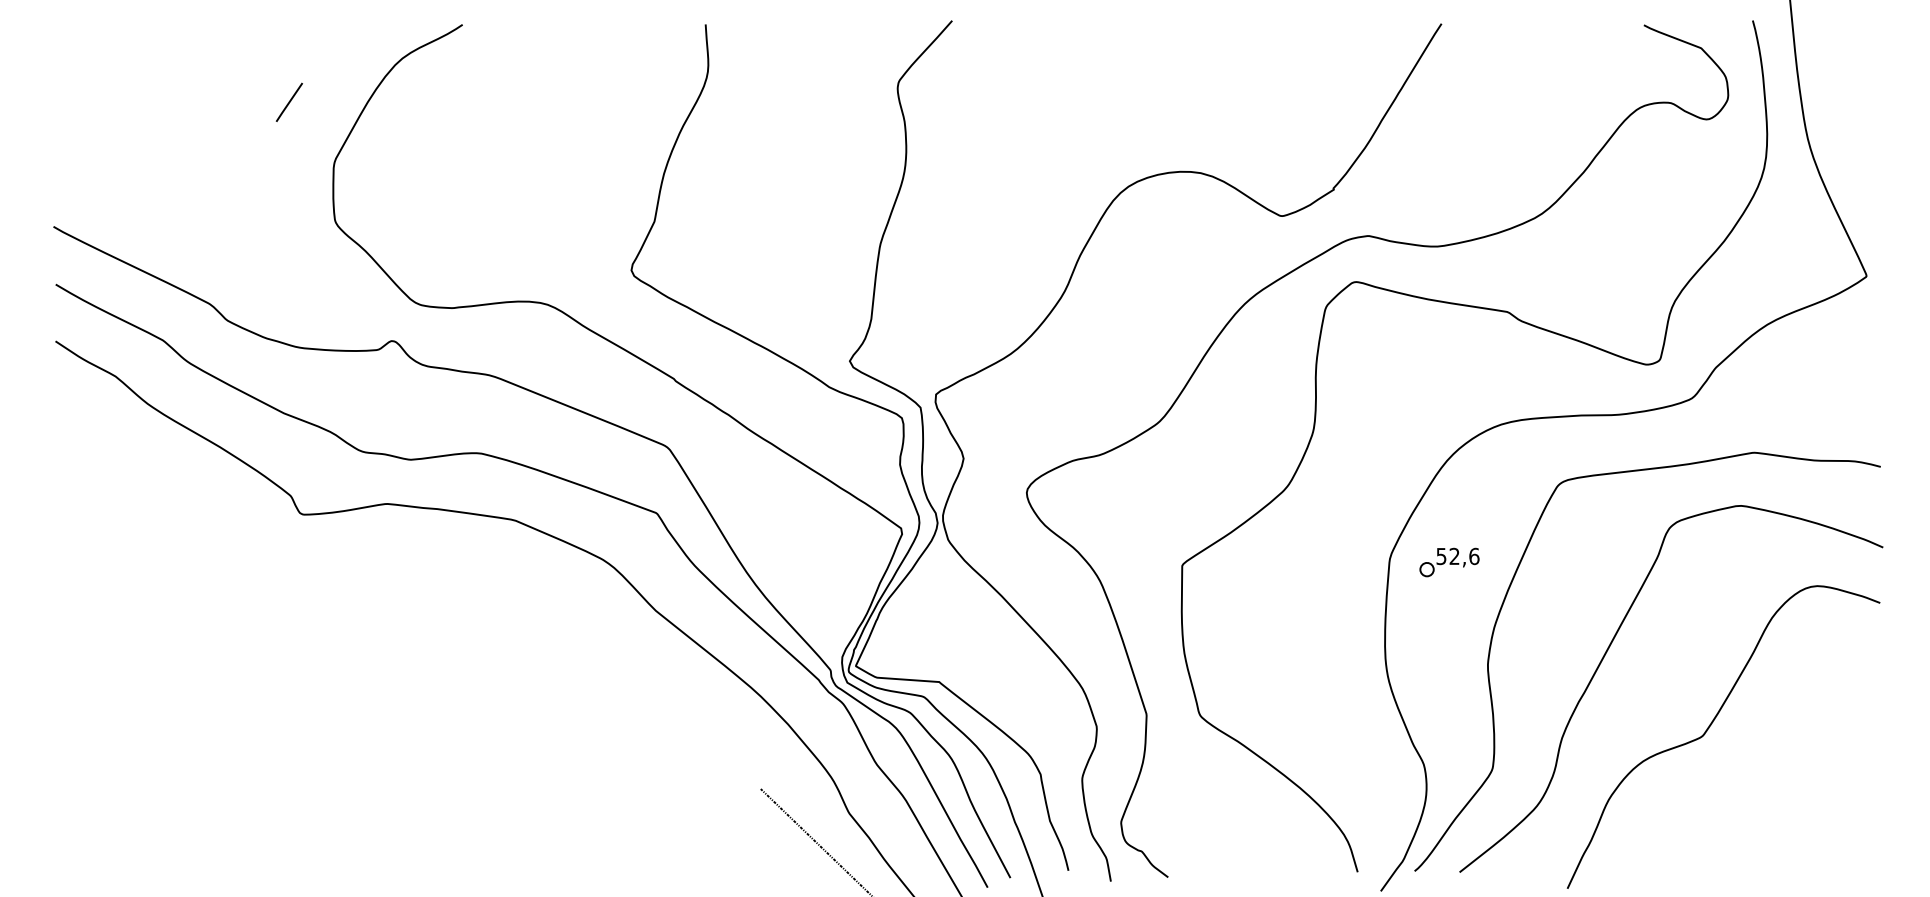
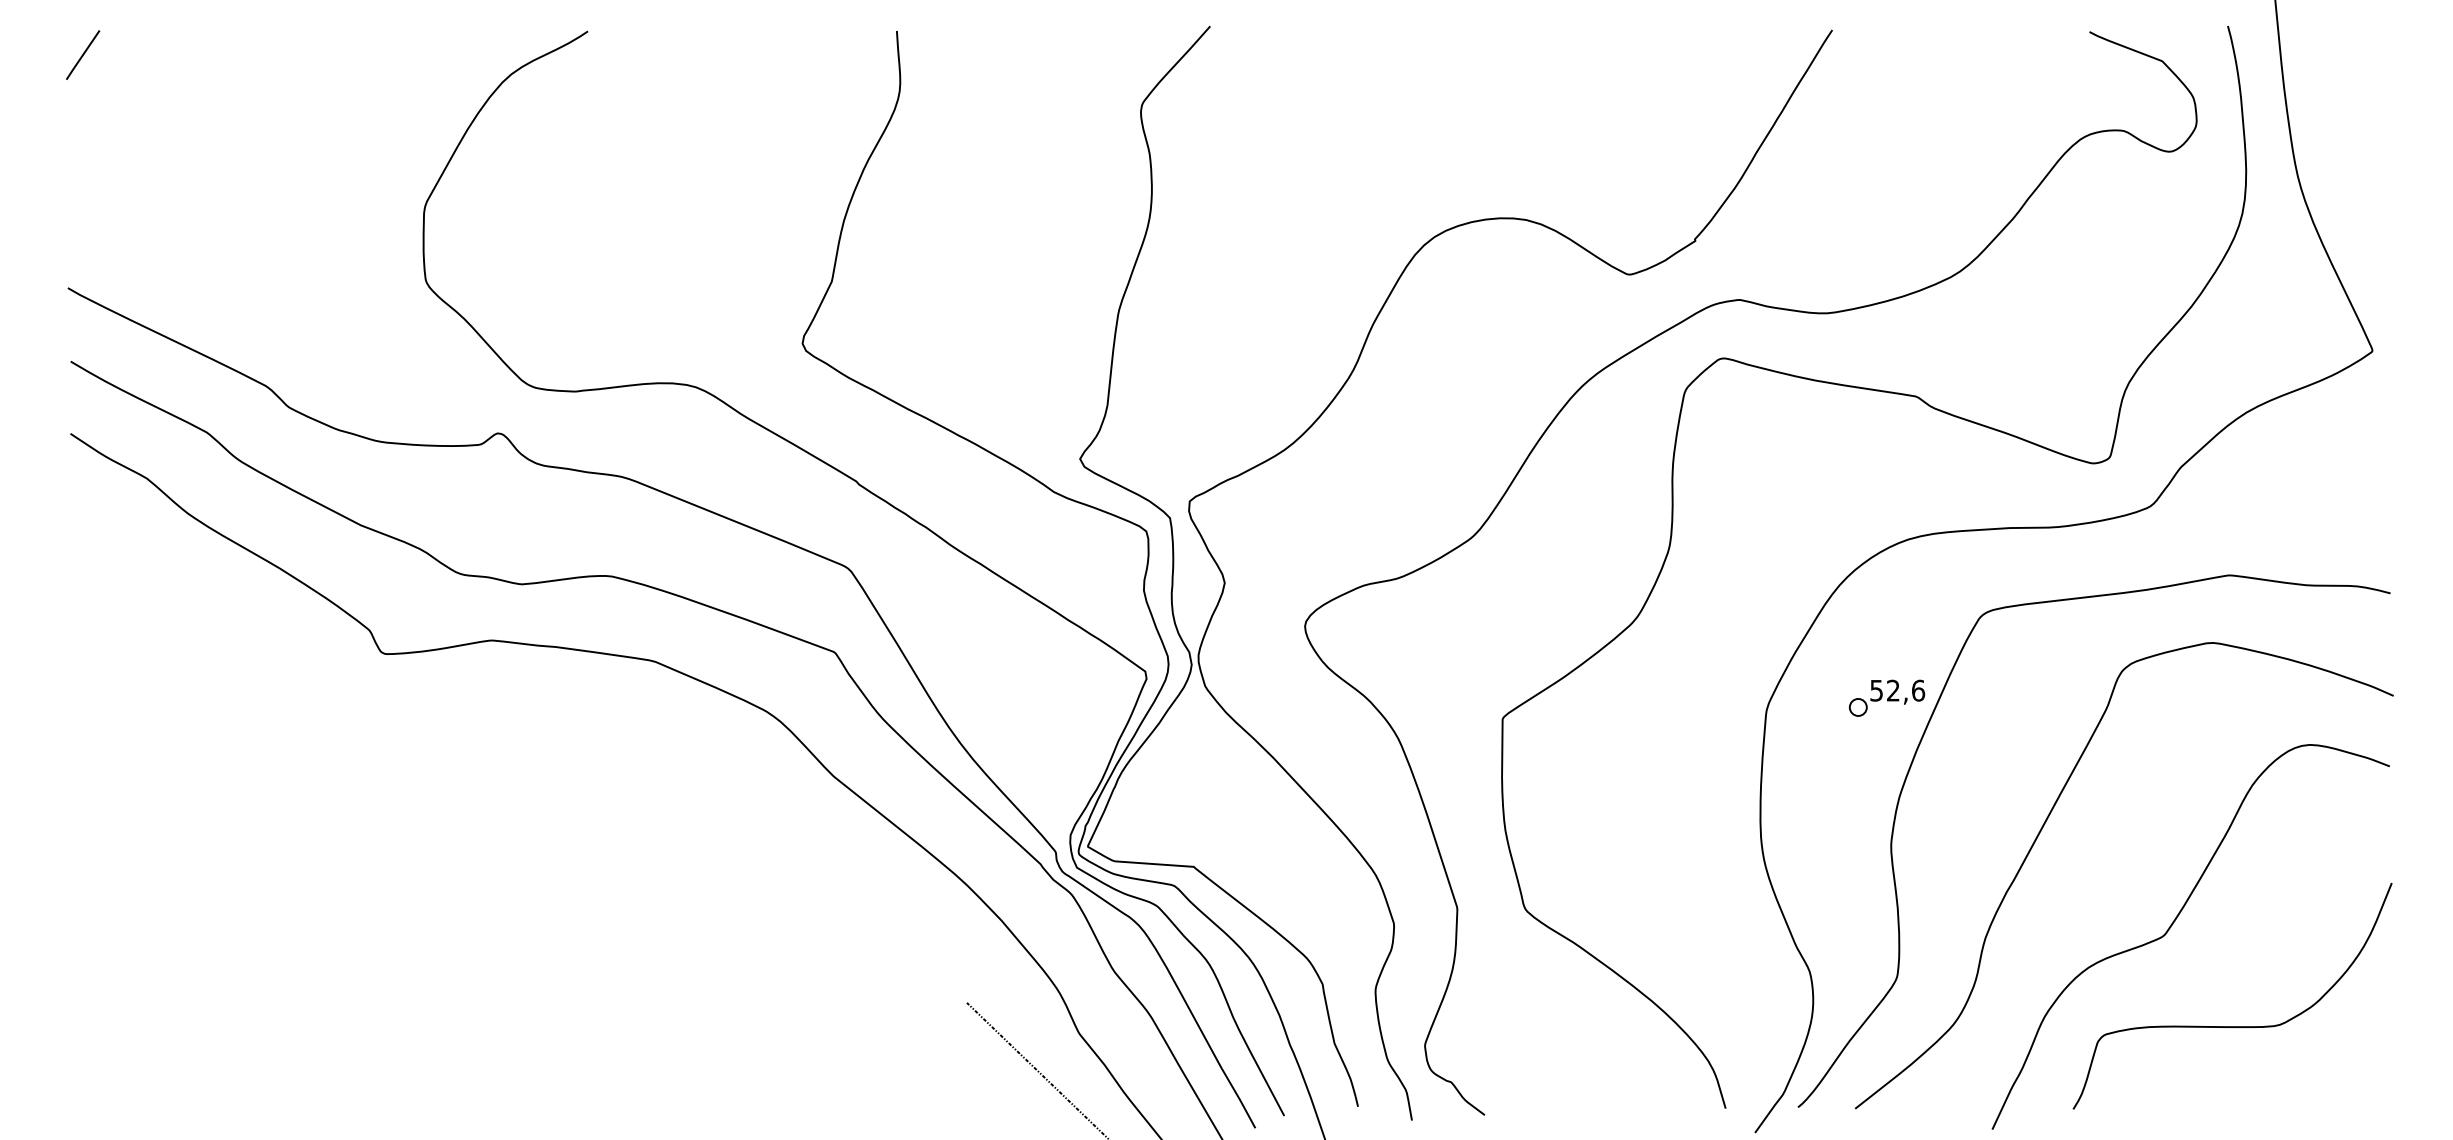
line: (288, 101) -> (81, 53), moved
part: (1449, 562) -> (1886, 698), moved
curve: (1756, 807) -> (2232, 1026), added

